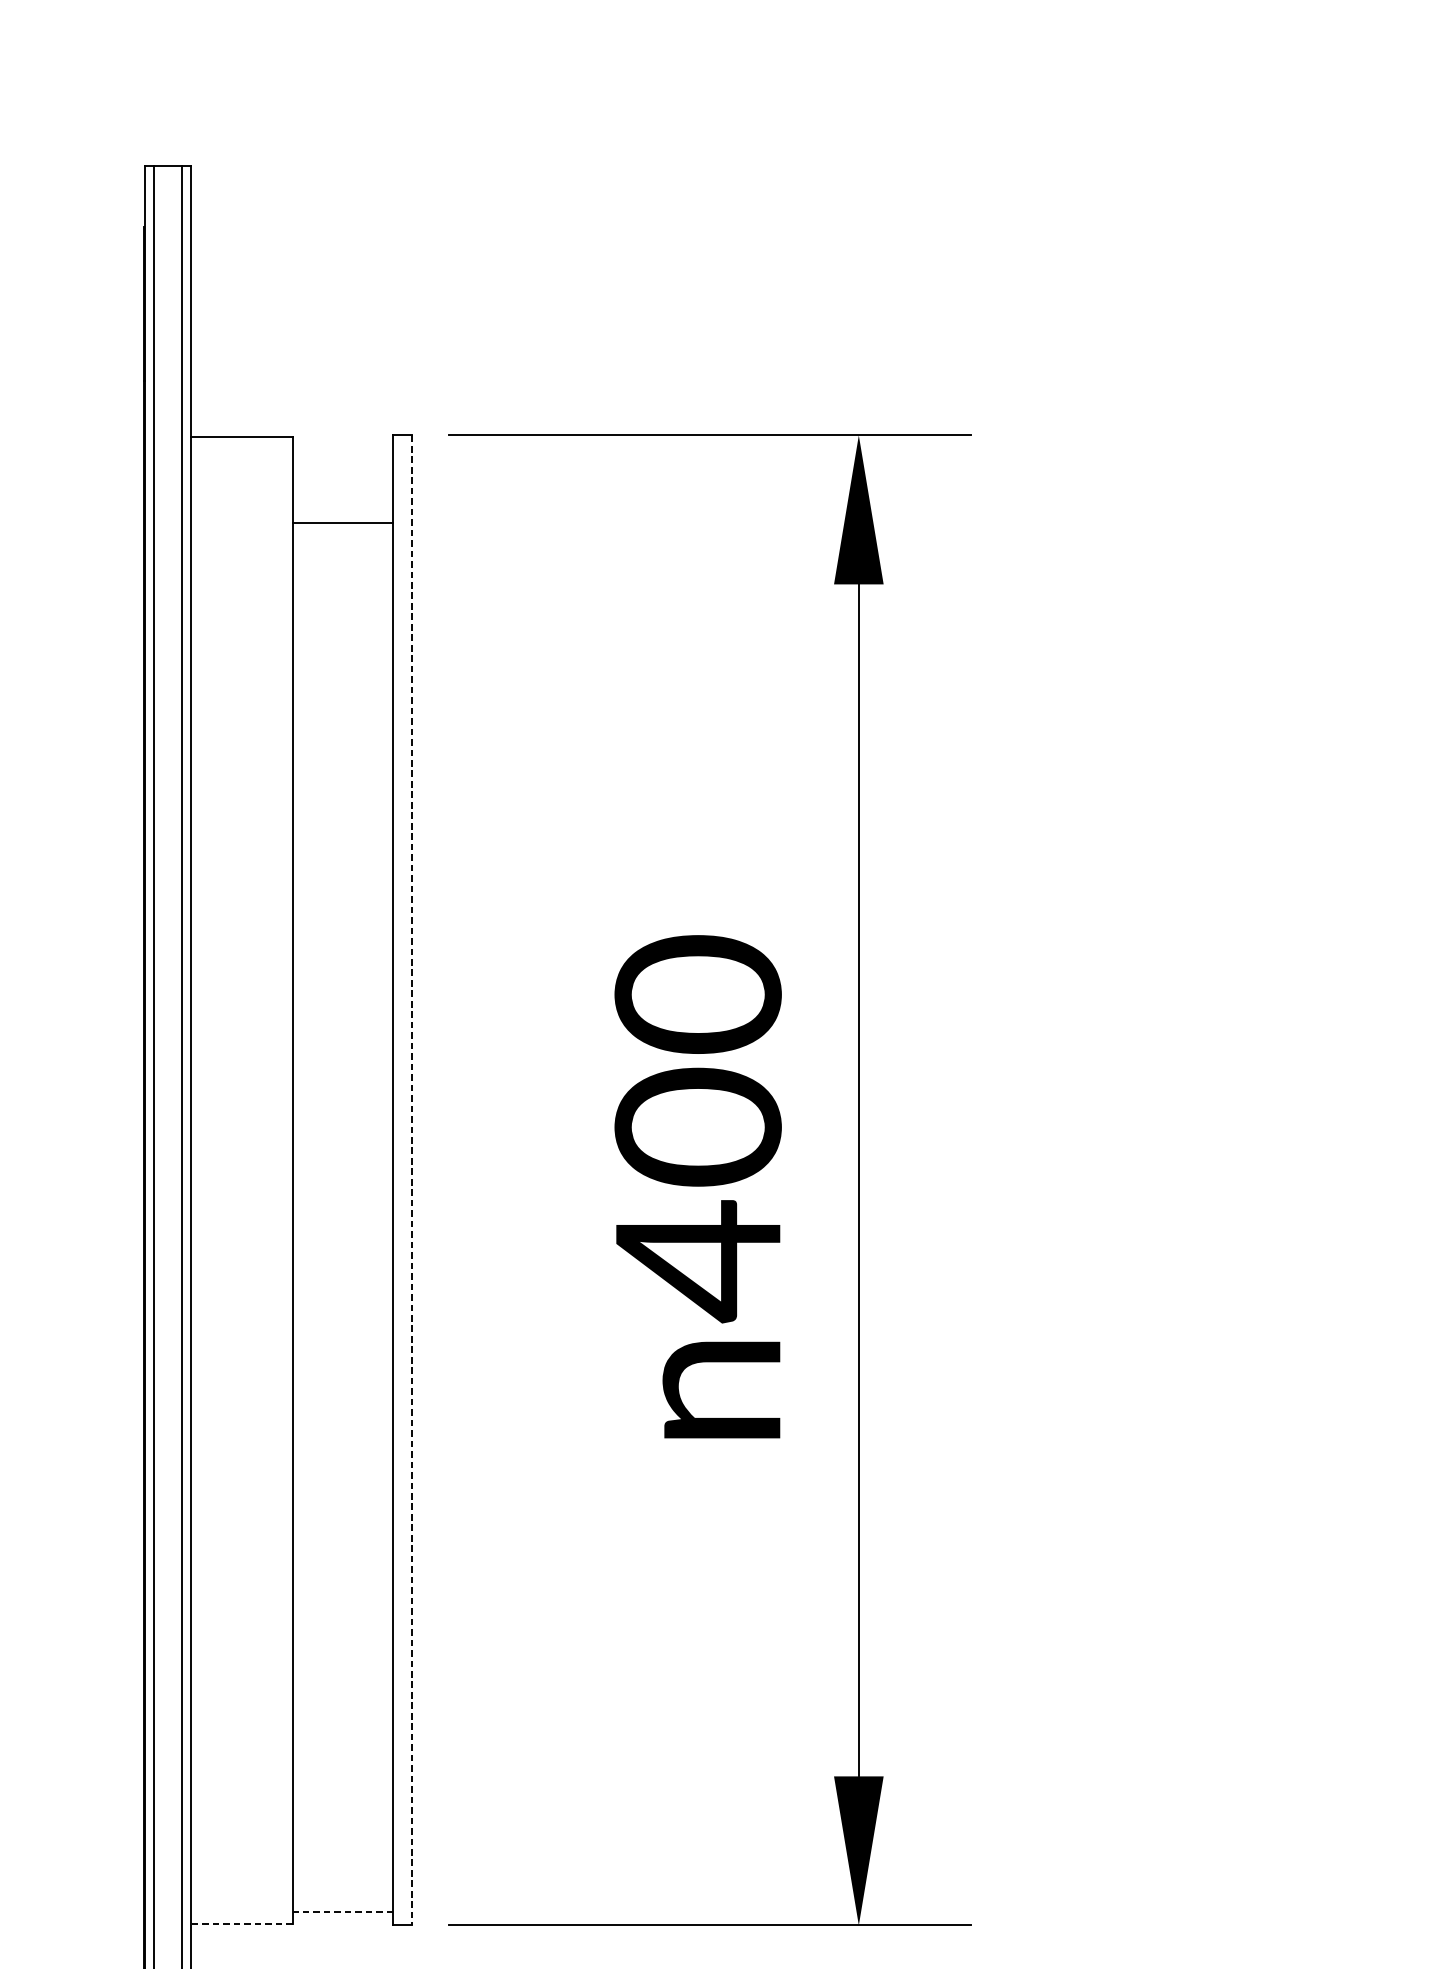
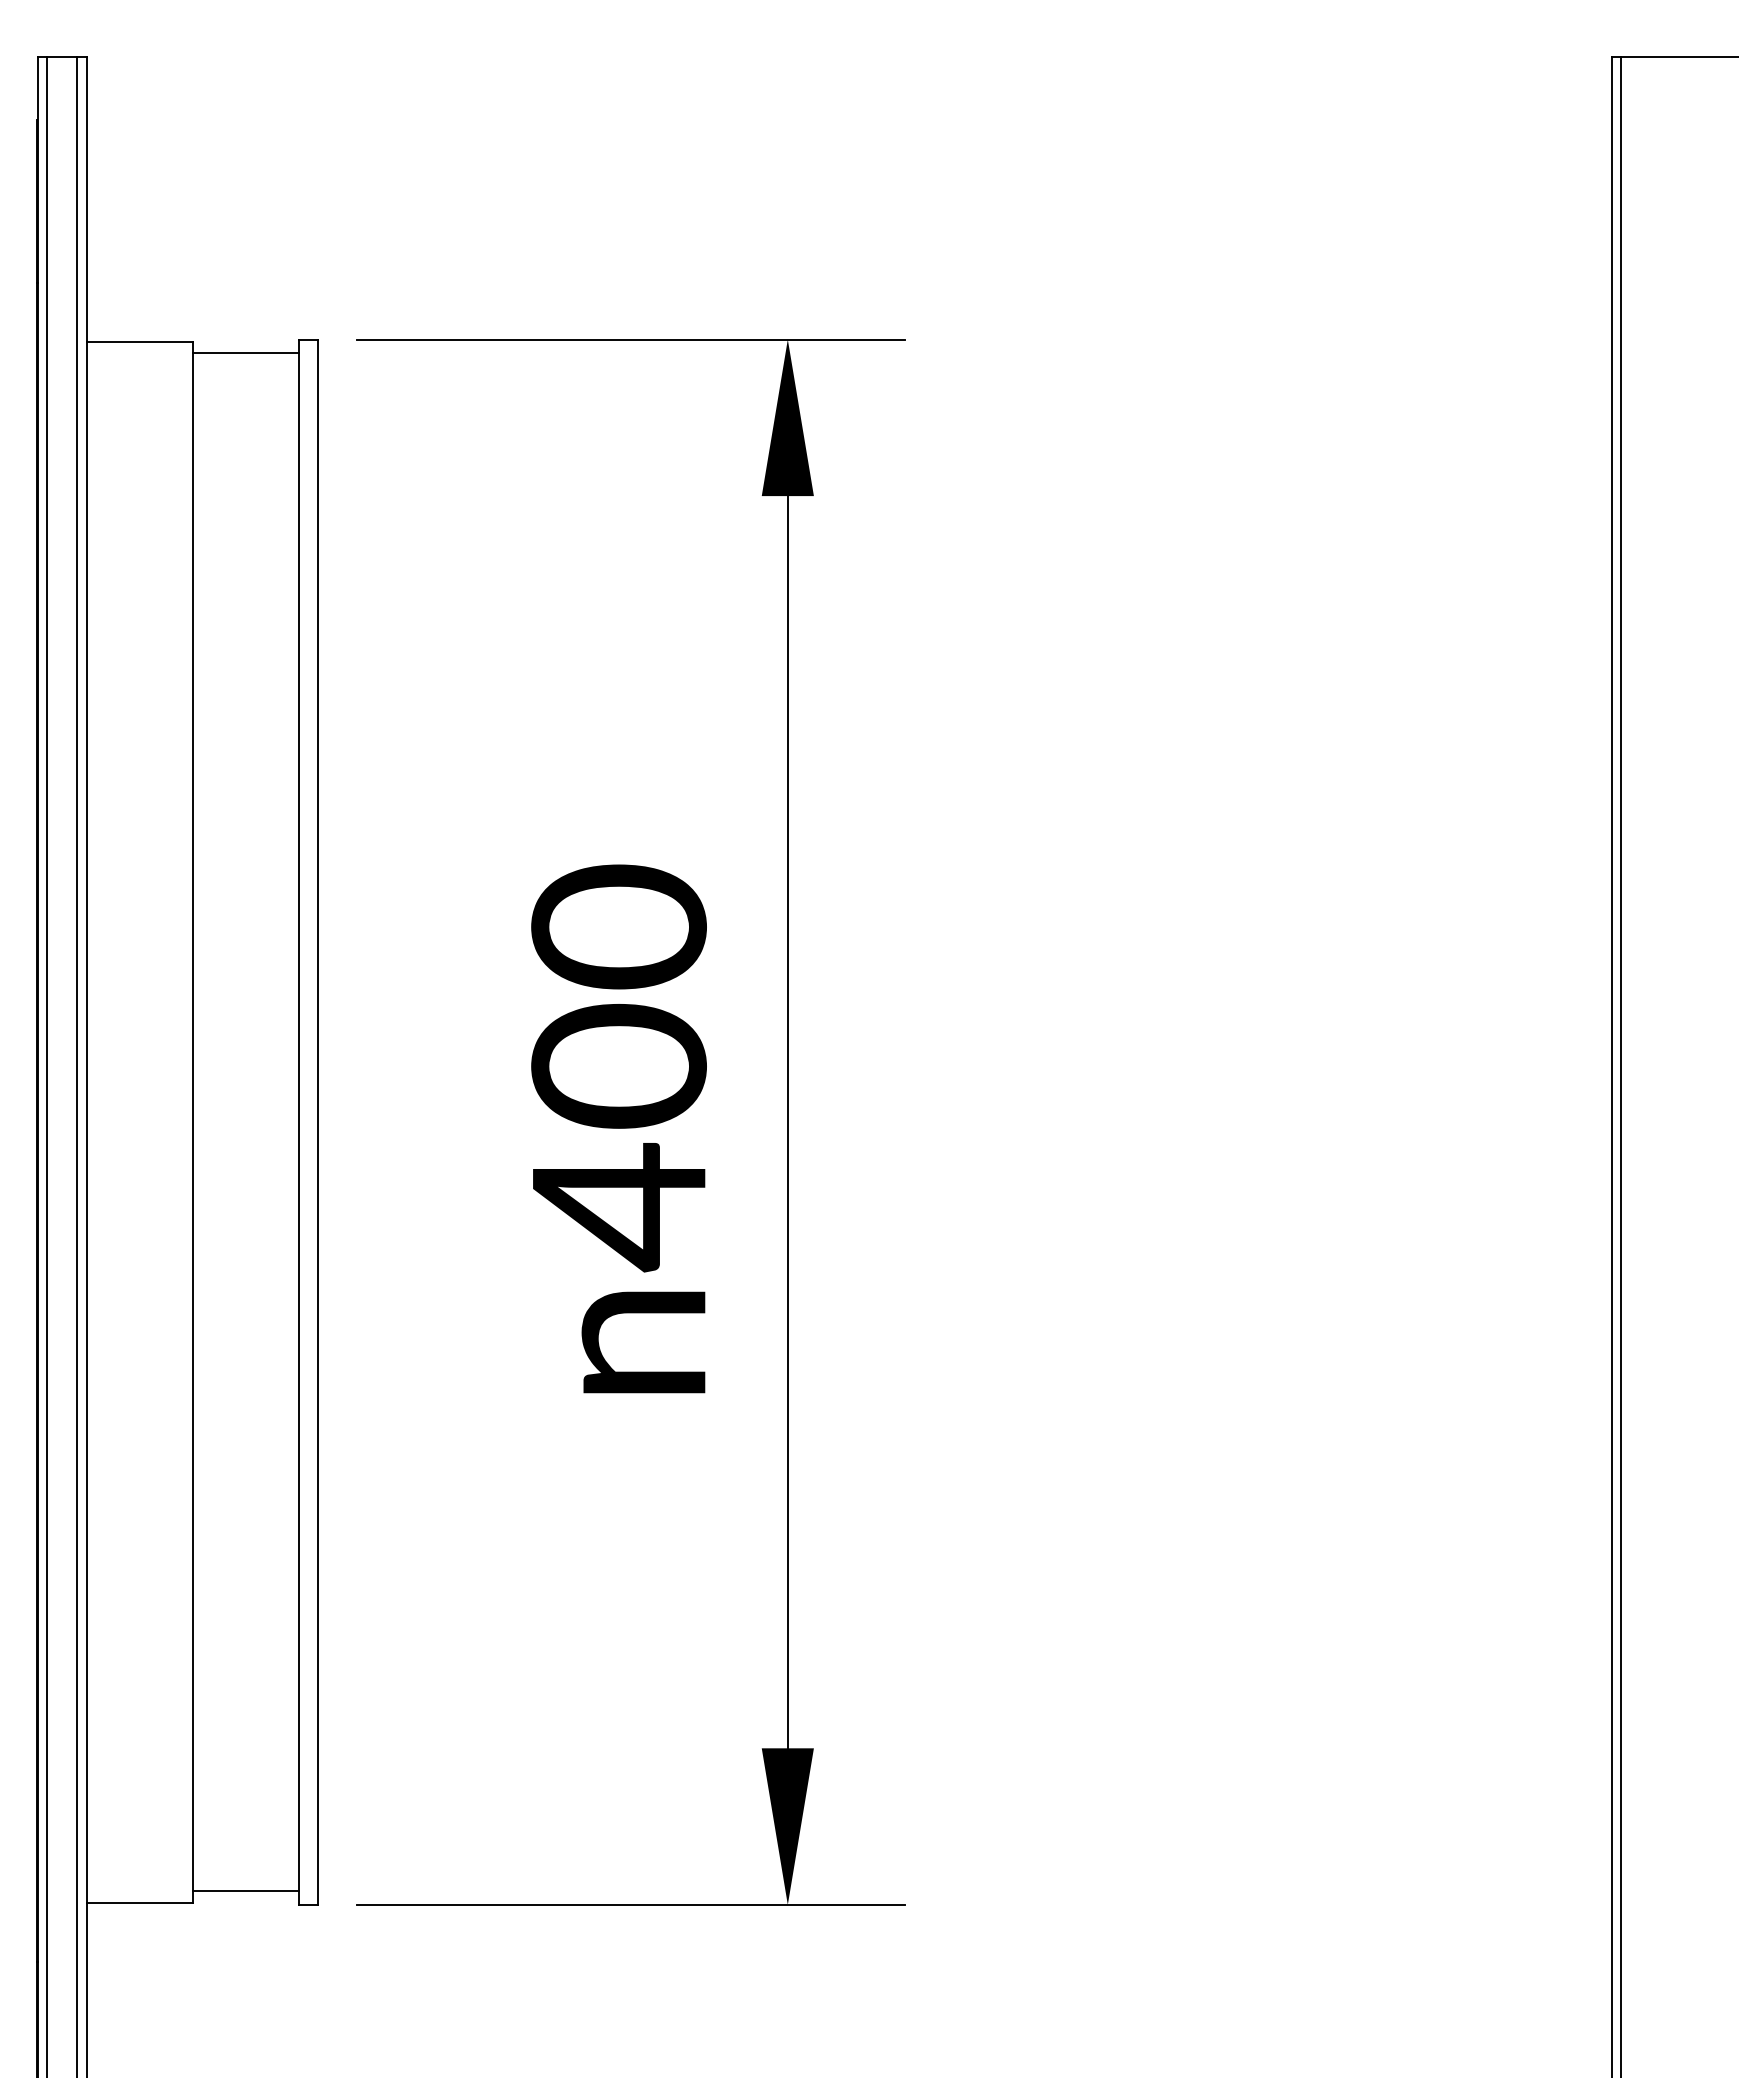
line: (342, 522) -> (245, 353), moved
line: (412, 1180) -> (318, 1122), dashed -> solid
line: (342, 1912) -> (245, 1891), dashed -> solid
line: (241, 1923) -> (139, 1902), dashed -> solid

